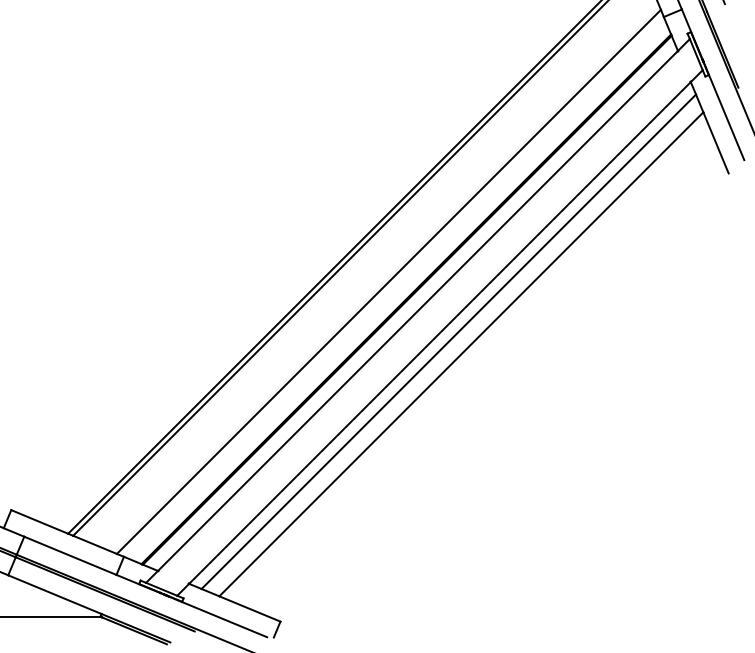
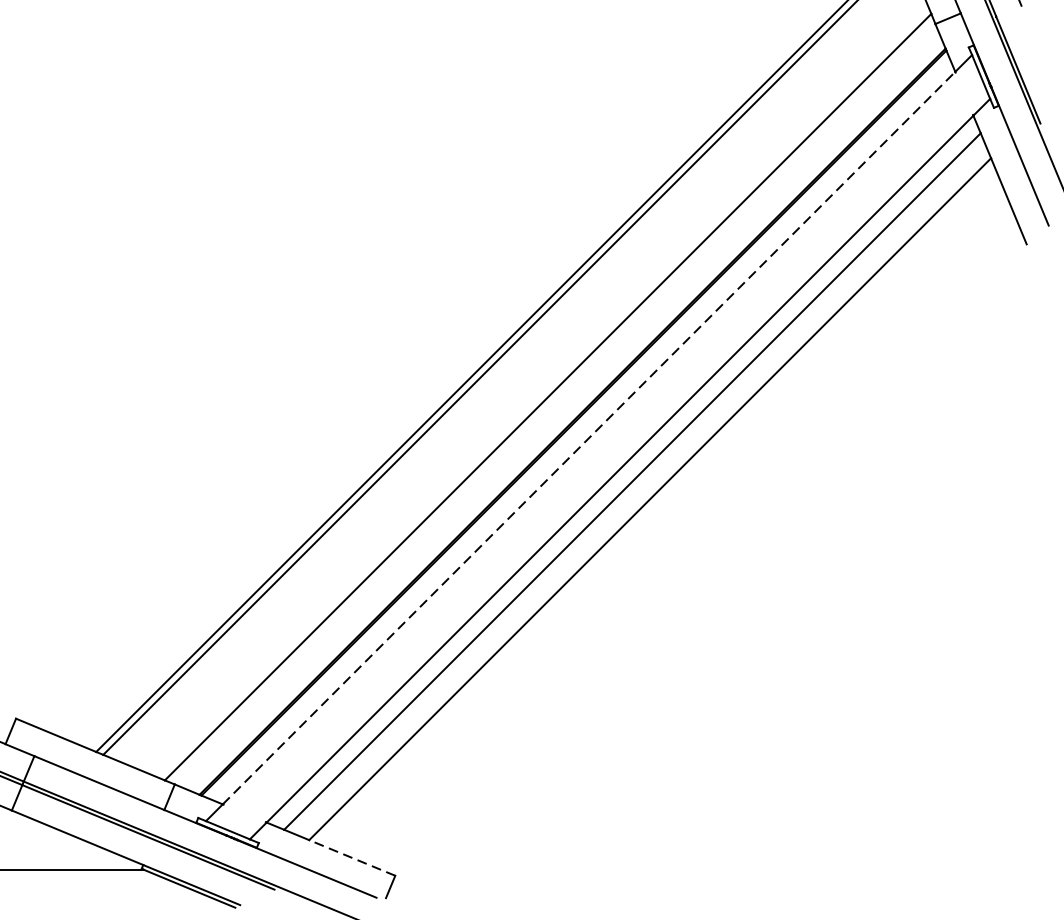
line: (418, 310) -> (589, 437), solid -> dashed
line: (249, 608) -> (351, 857), solid -> dashed

